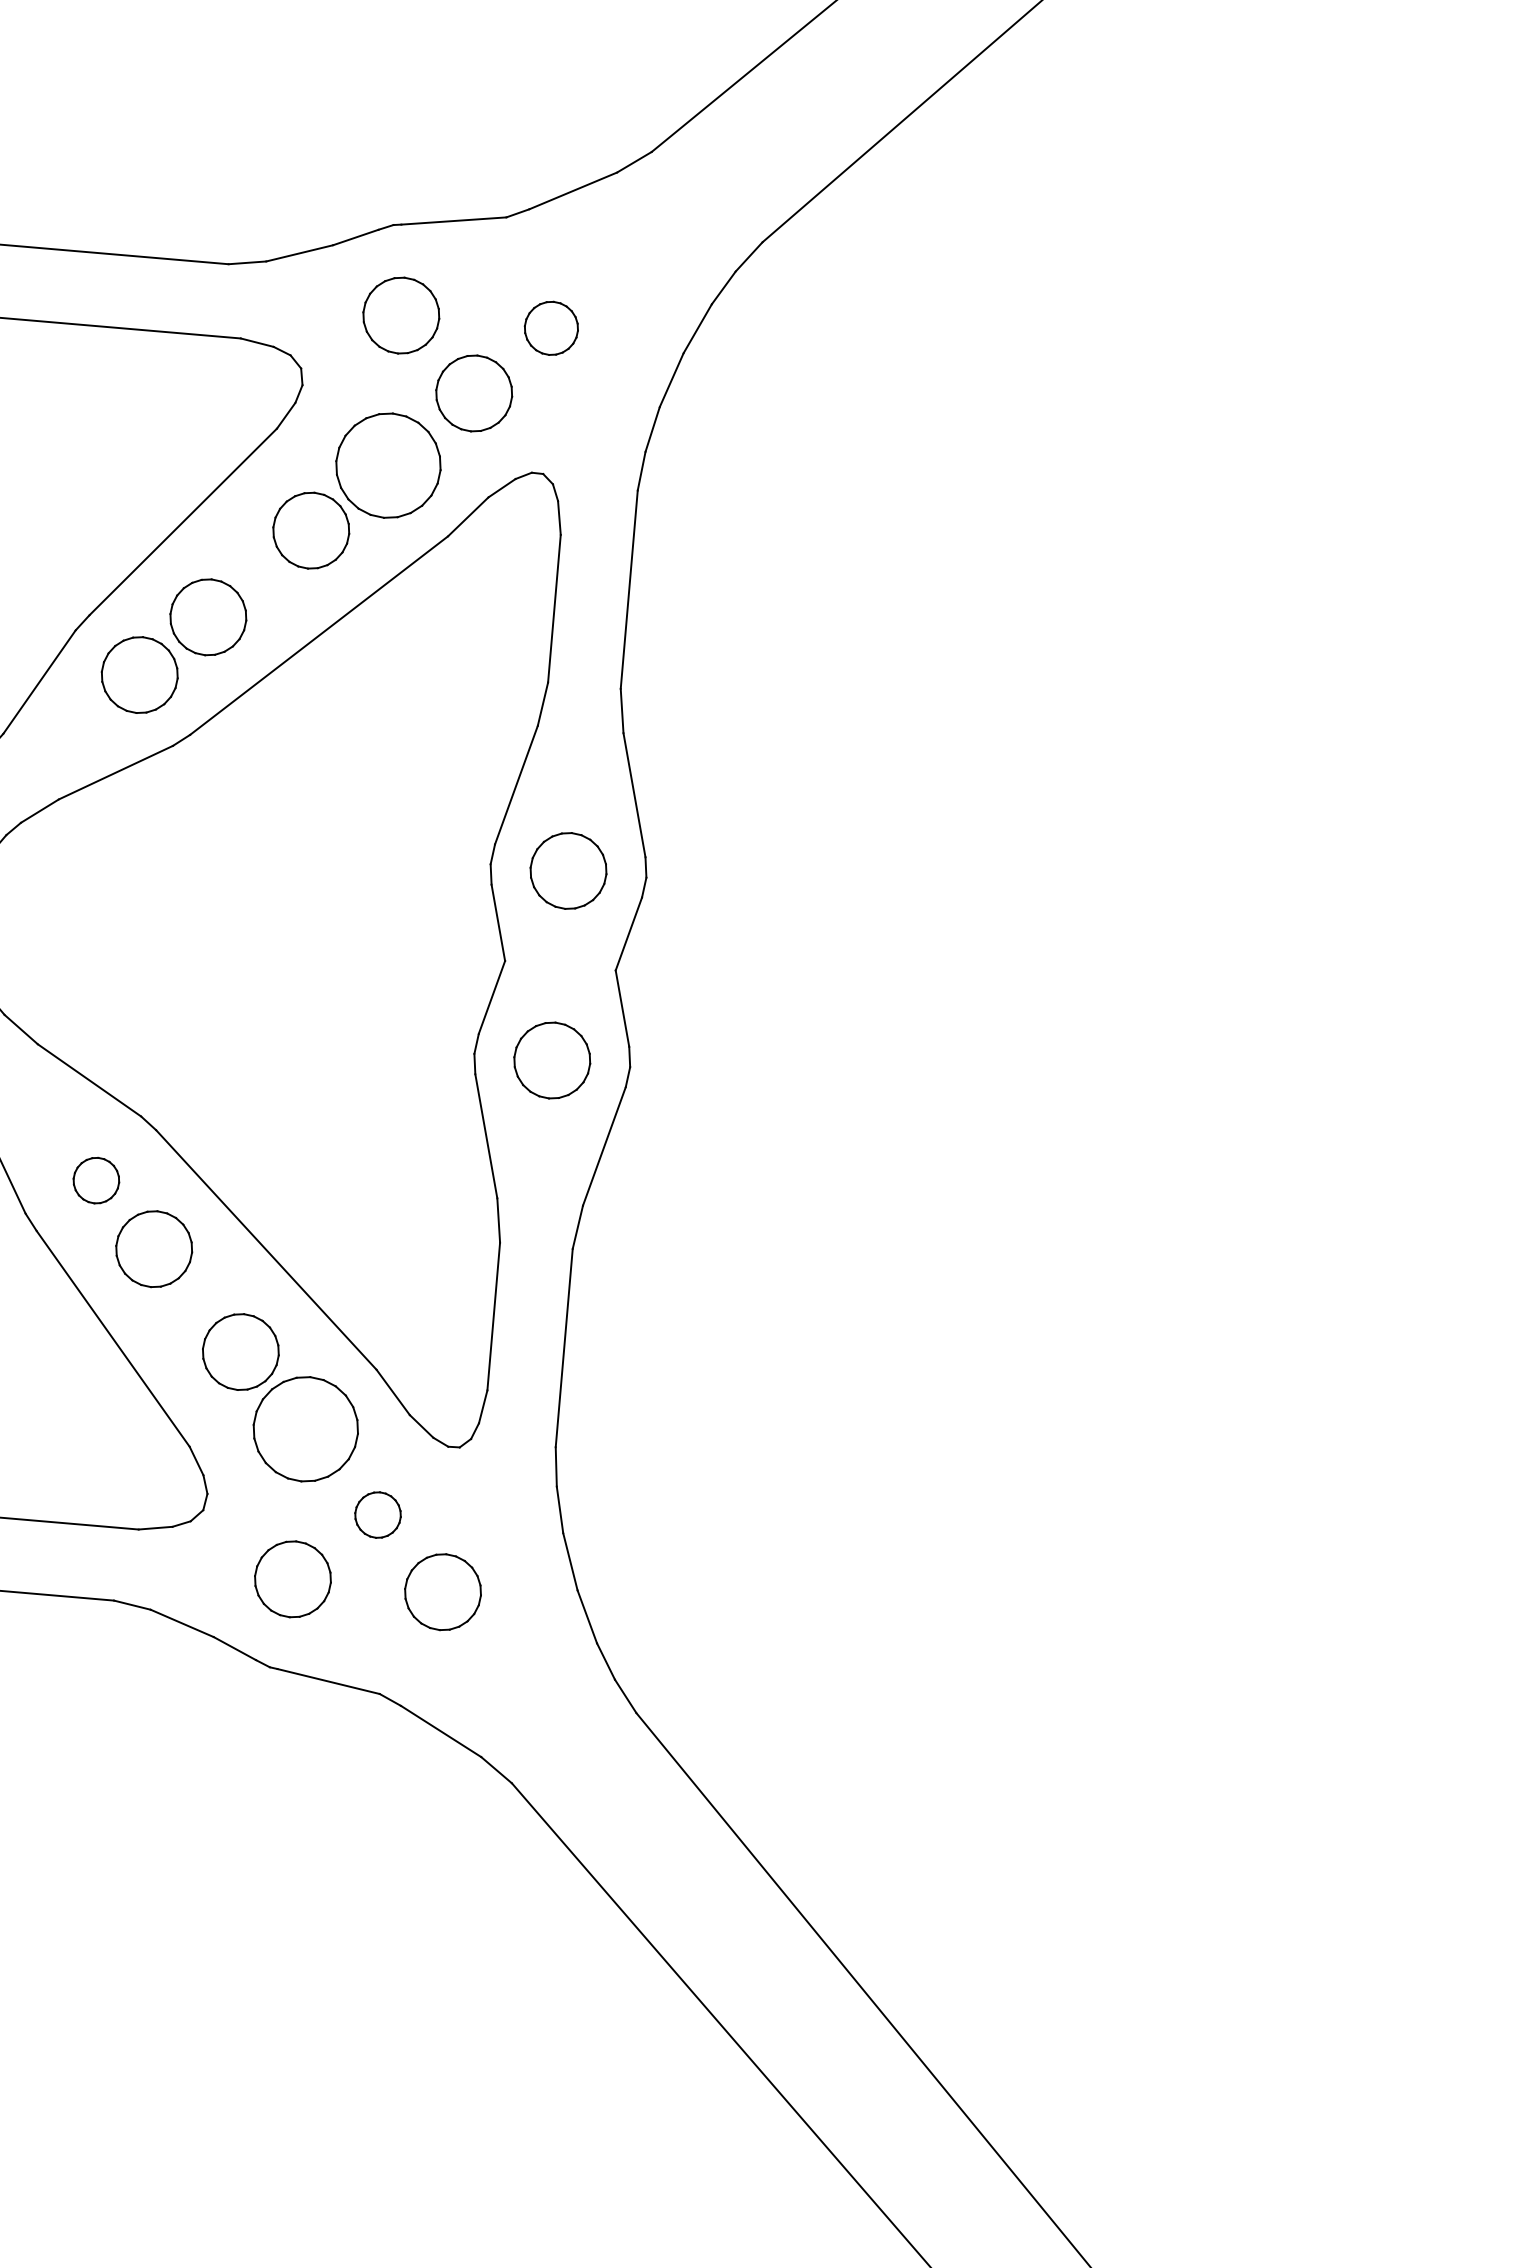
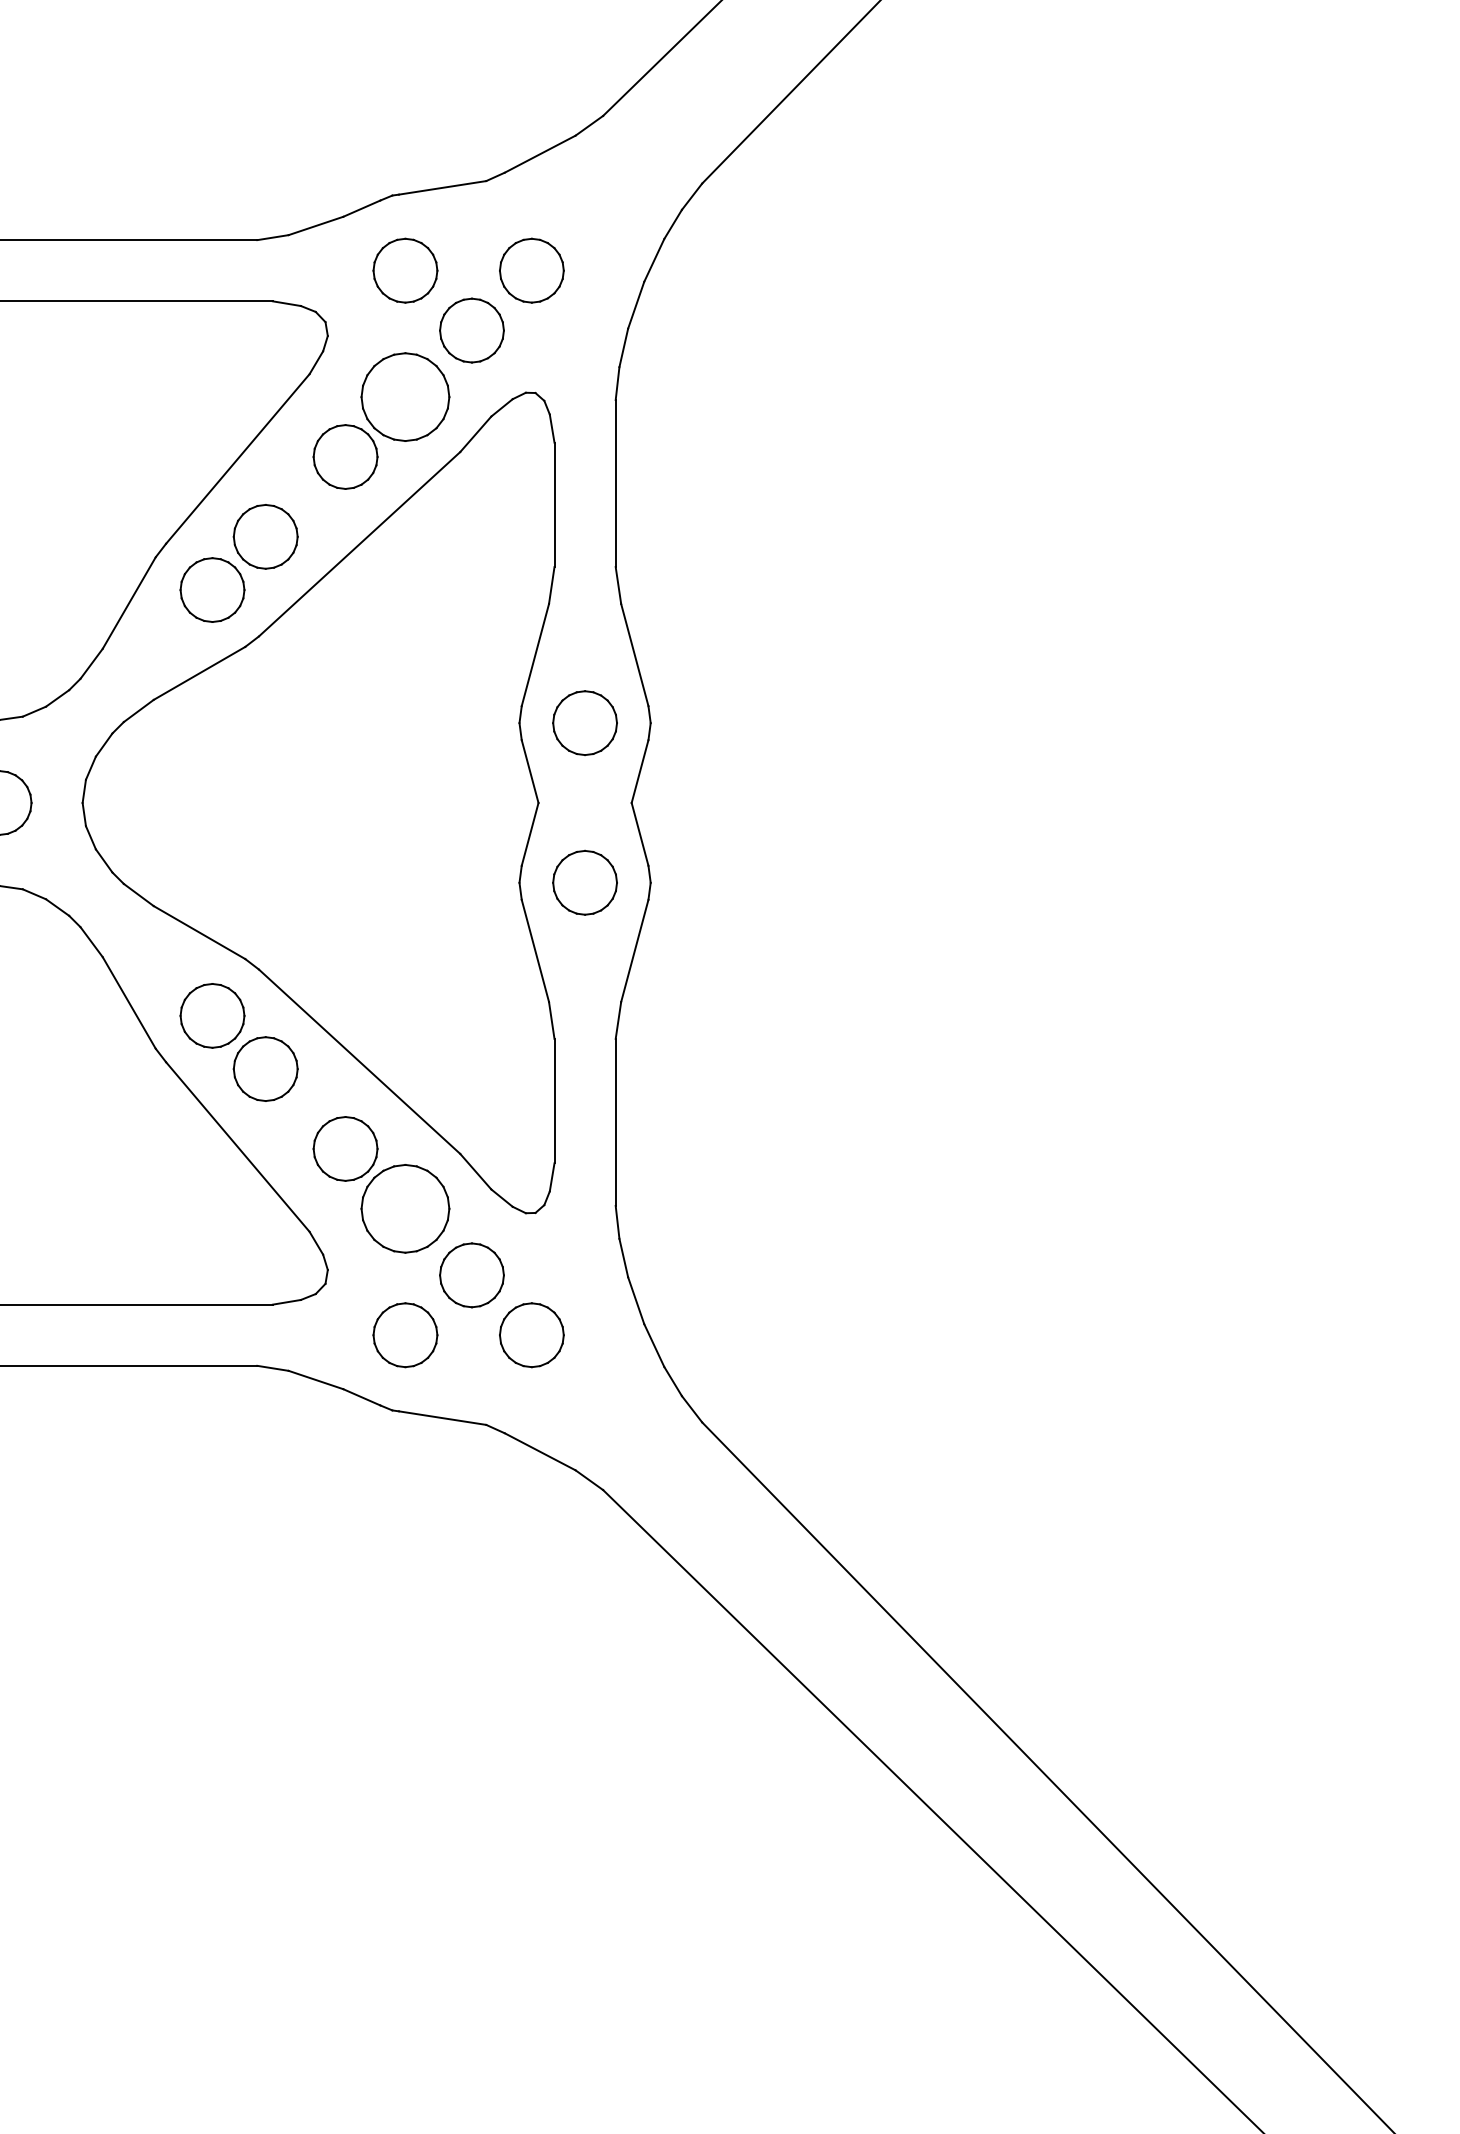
part: (550, 328) -> (531, 270), size x1.43
part: (96, 1180) -> (212, 1015), size x1.67
part: (377, 1515) -> (471, 1275), size x1.67

